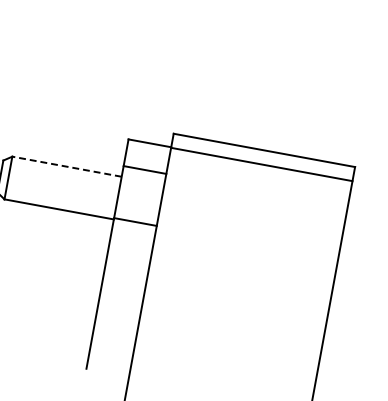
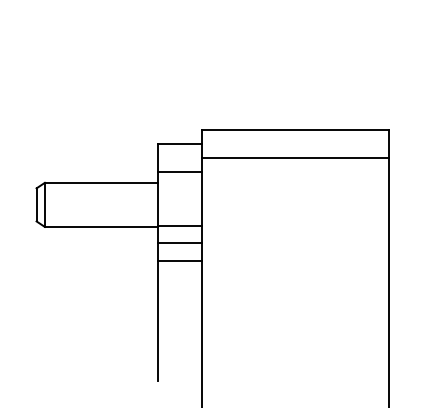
line: (261, 164) -> (295, 157), moved
line: (67, 166) -> (101, 182), dashed -> solid
line: (131, 239) -> (179, 243), added
line: (128, 256) -> (179, 261), added

